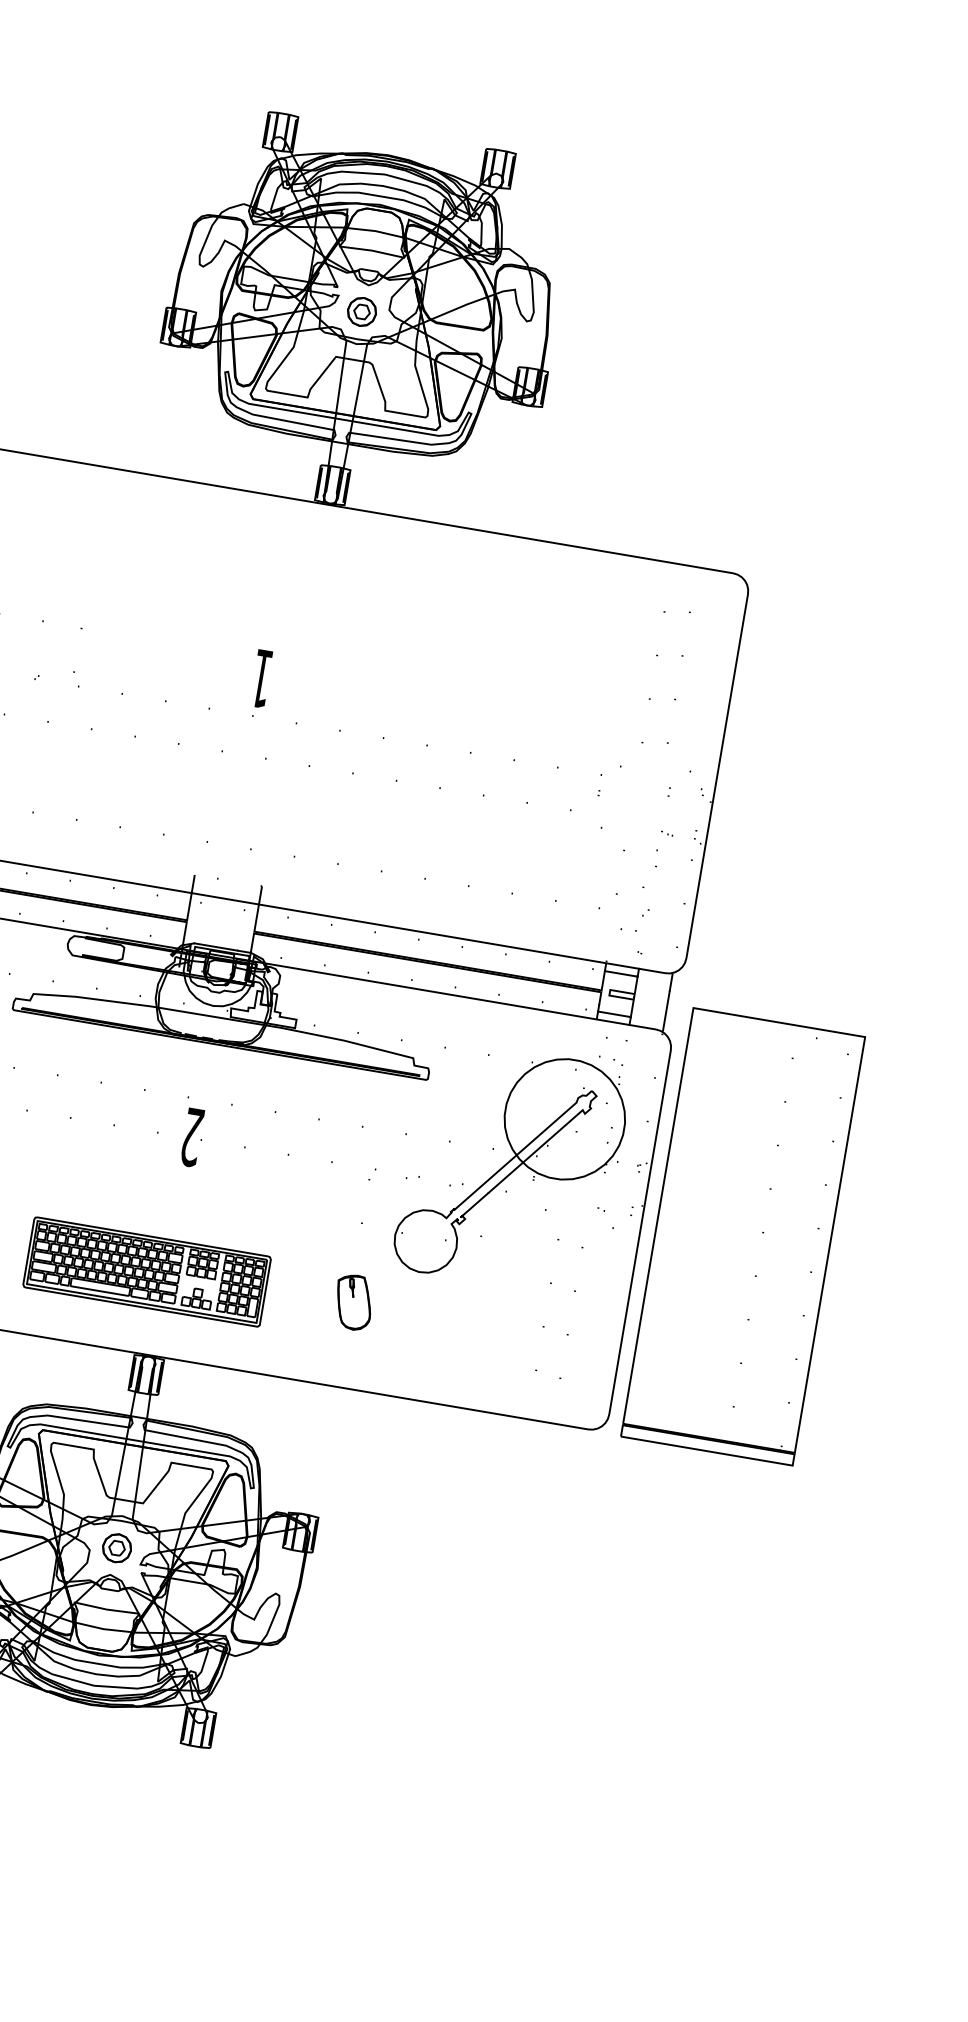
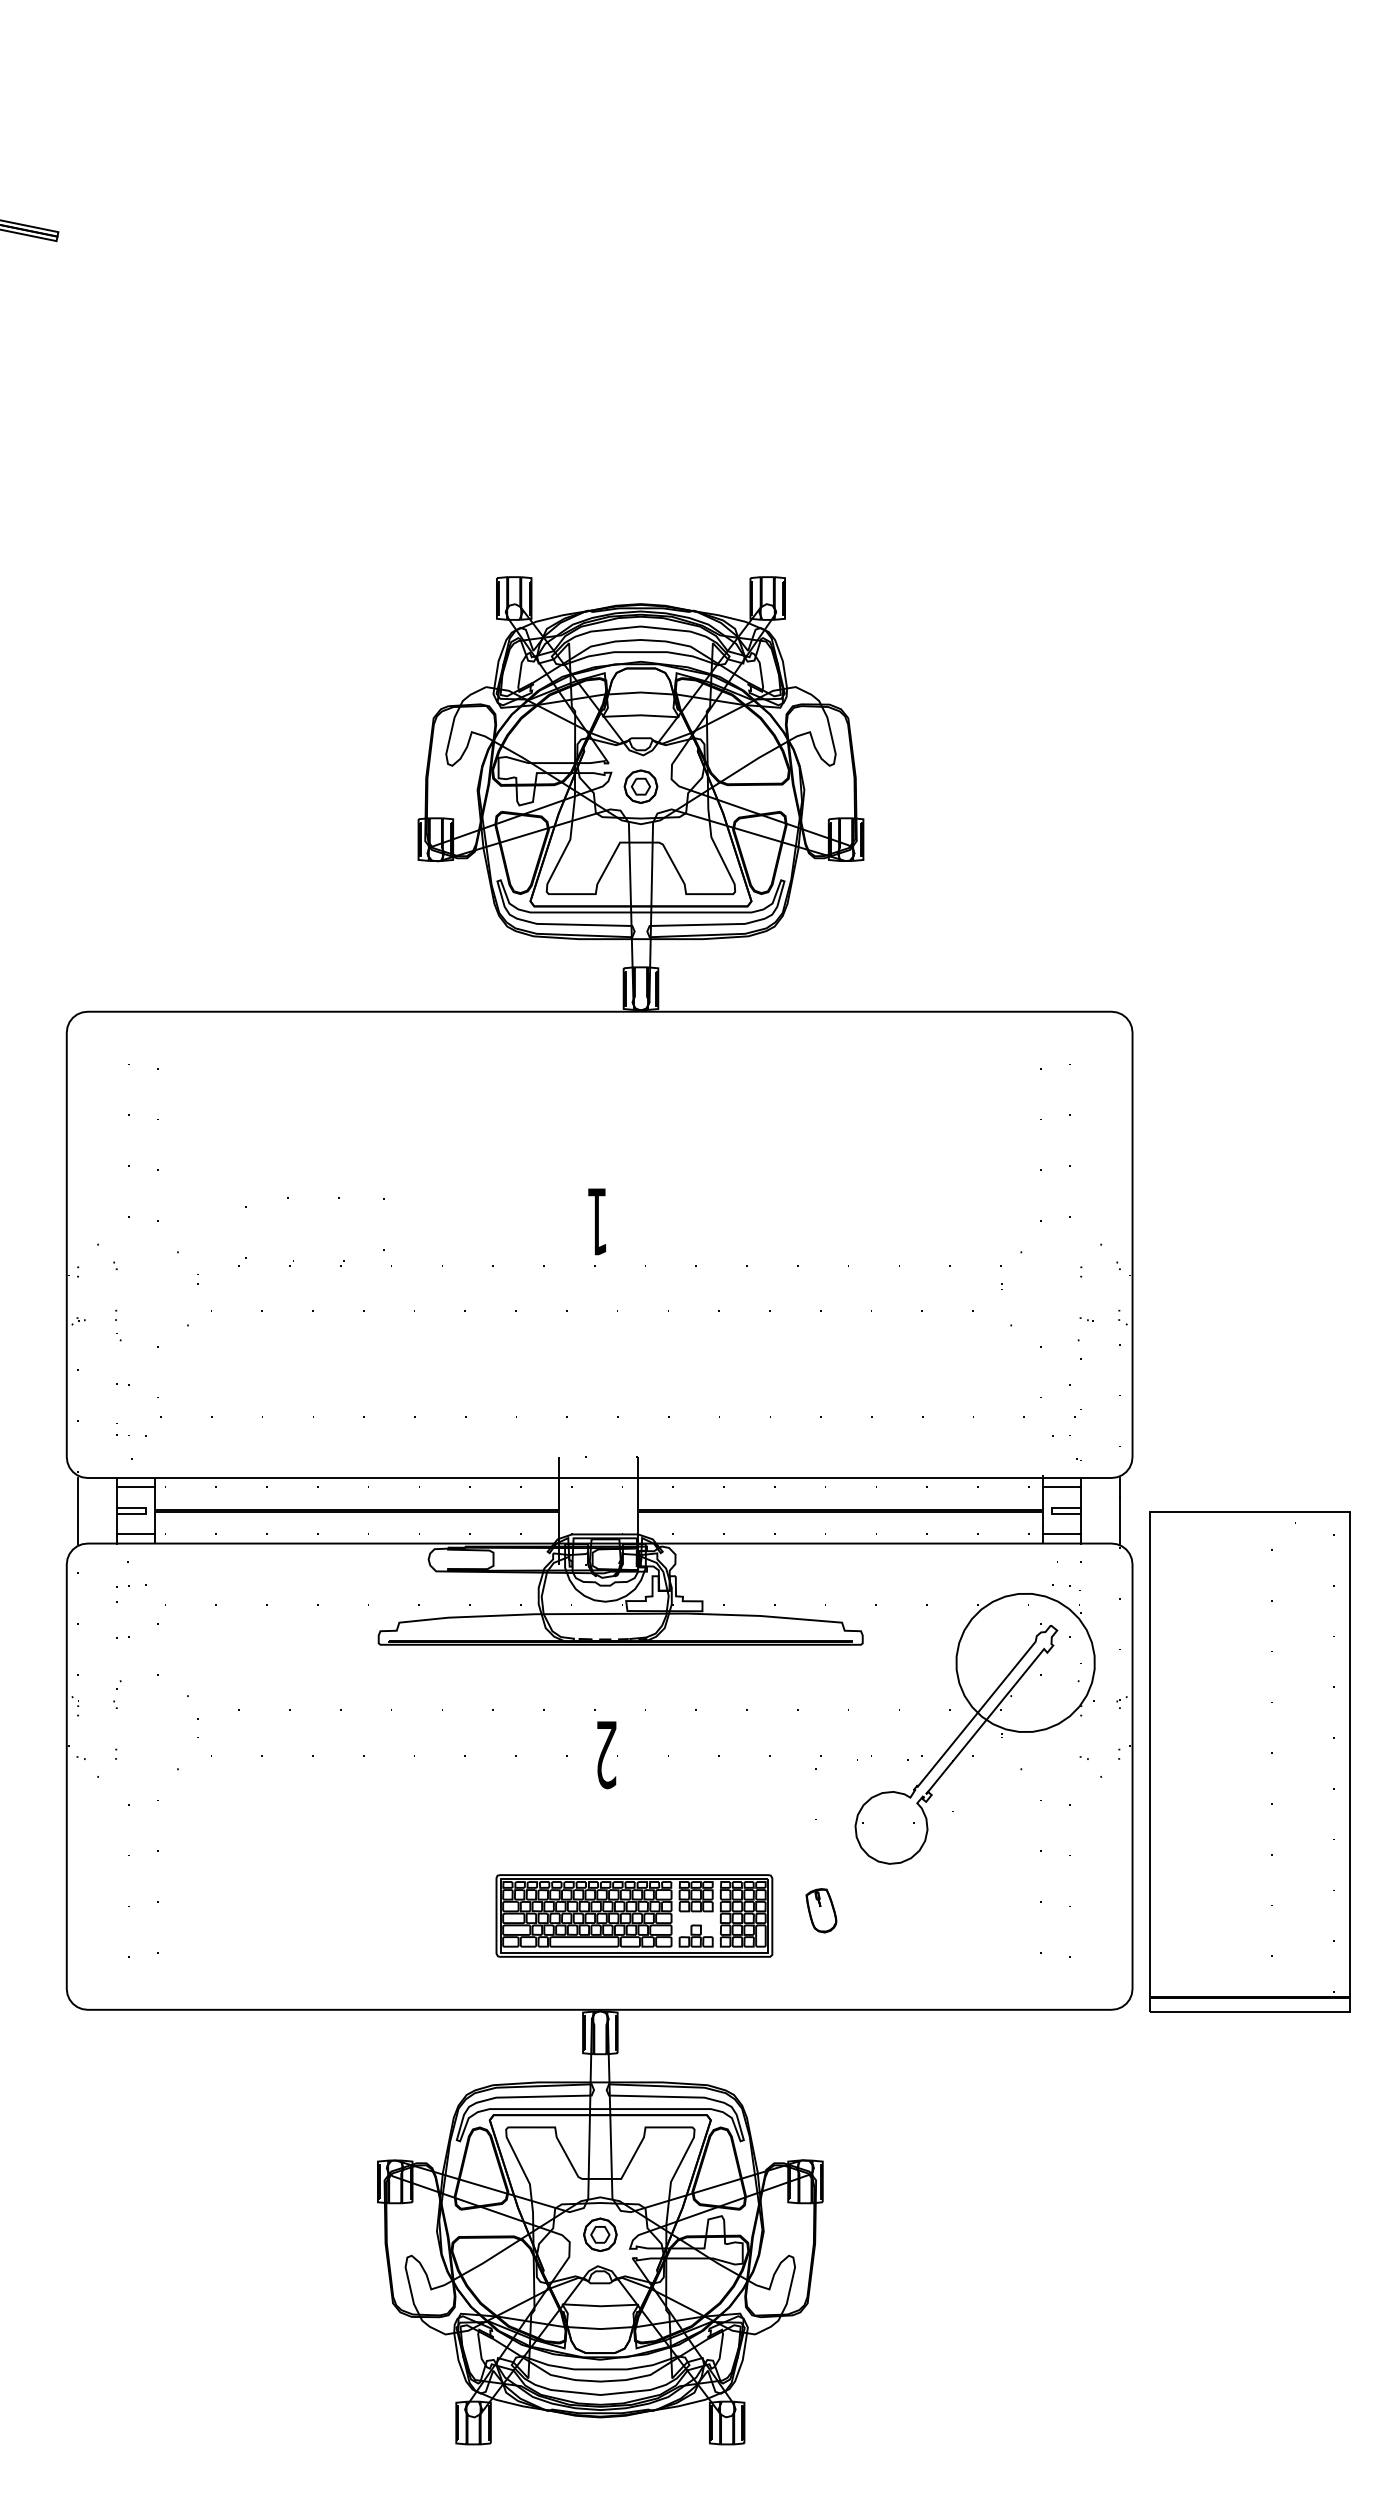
part: (147, 1271) -> (634, 1915), moved
part: (353, 1302) -> (821, 1910), size x0.7

